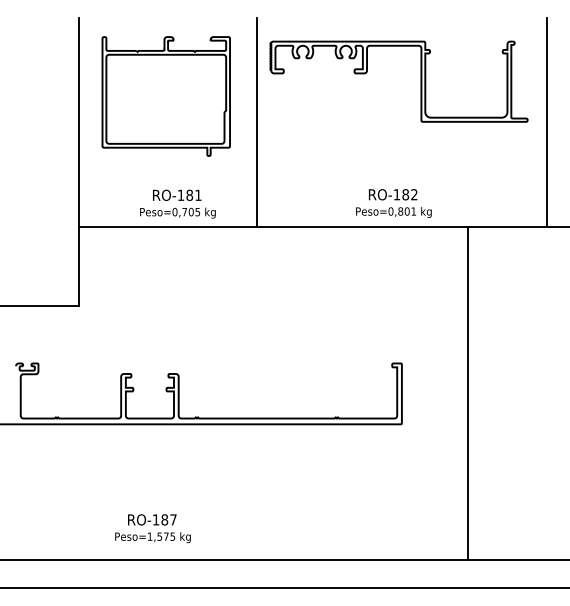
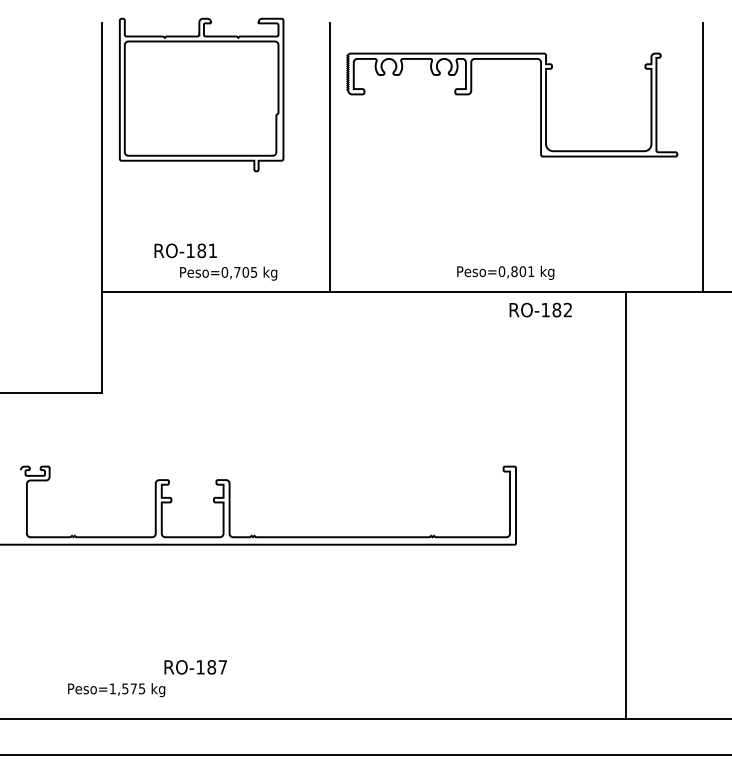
part: (166, 96) -> (201, 94), moved
text: (392, 194) -> (540, 309), moved
text: (177, 195) -> (185, 250), moved
line: (468, 393) -> (626, 505), moved
text: (152, 537) -> (116, 690), moved

